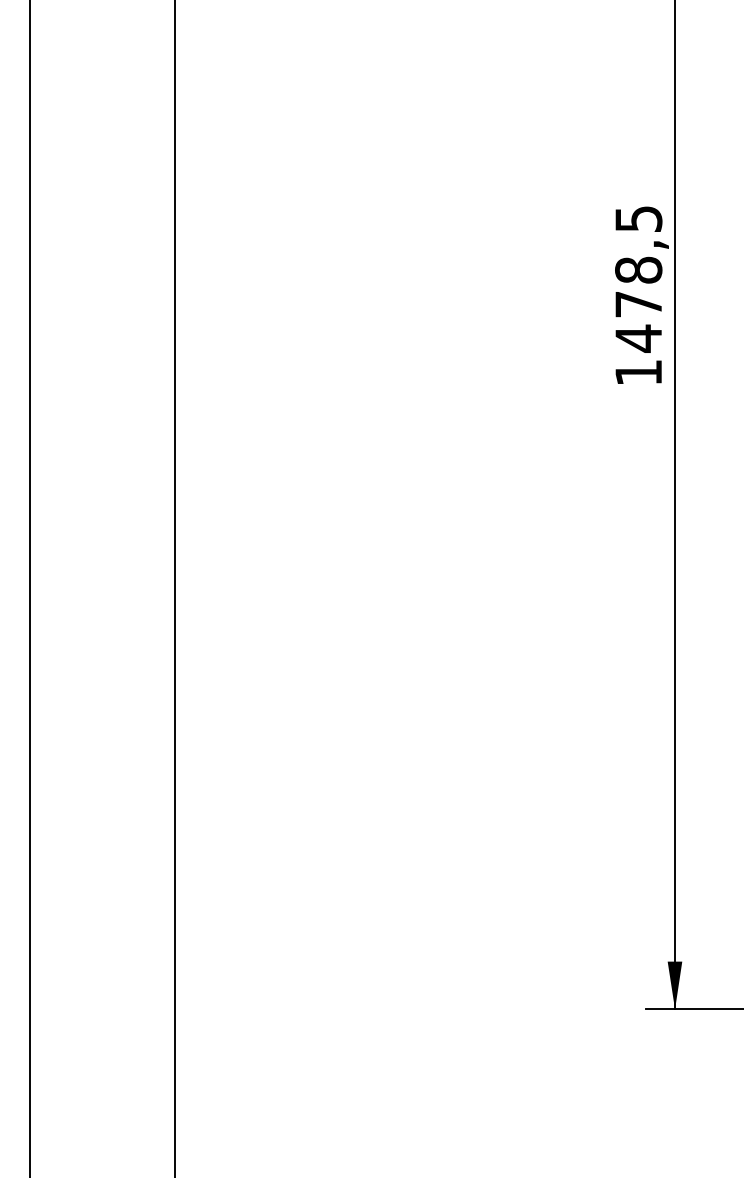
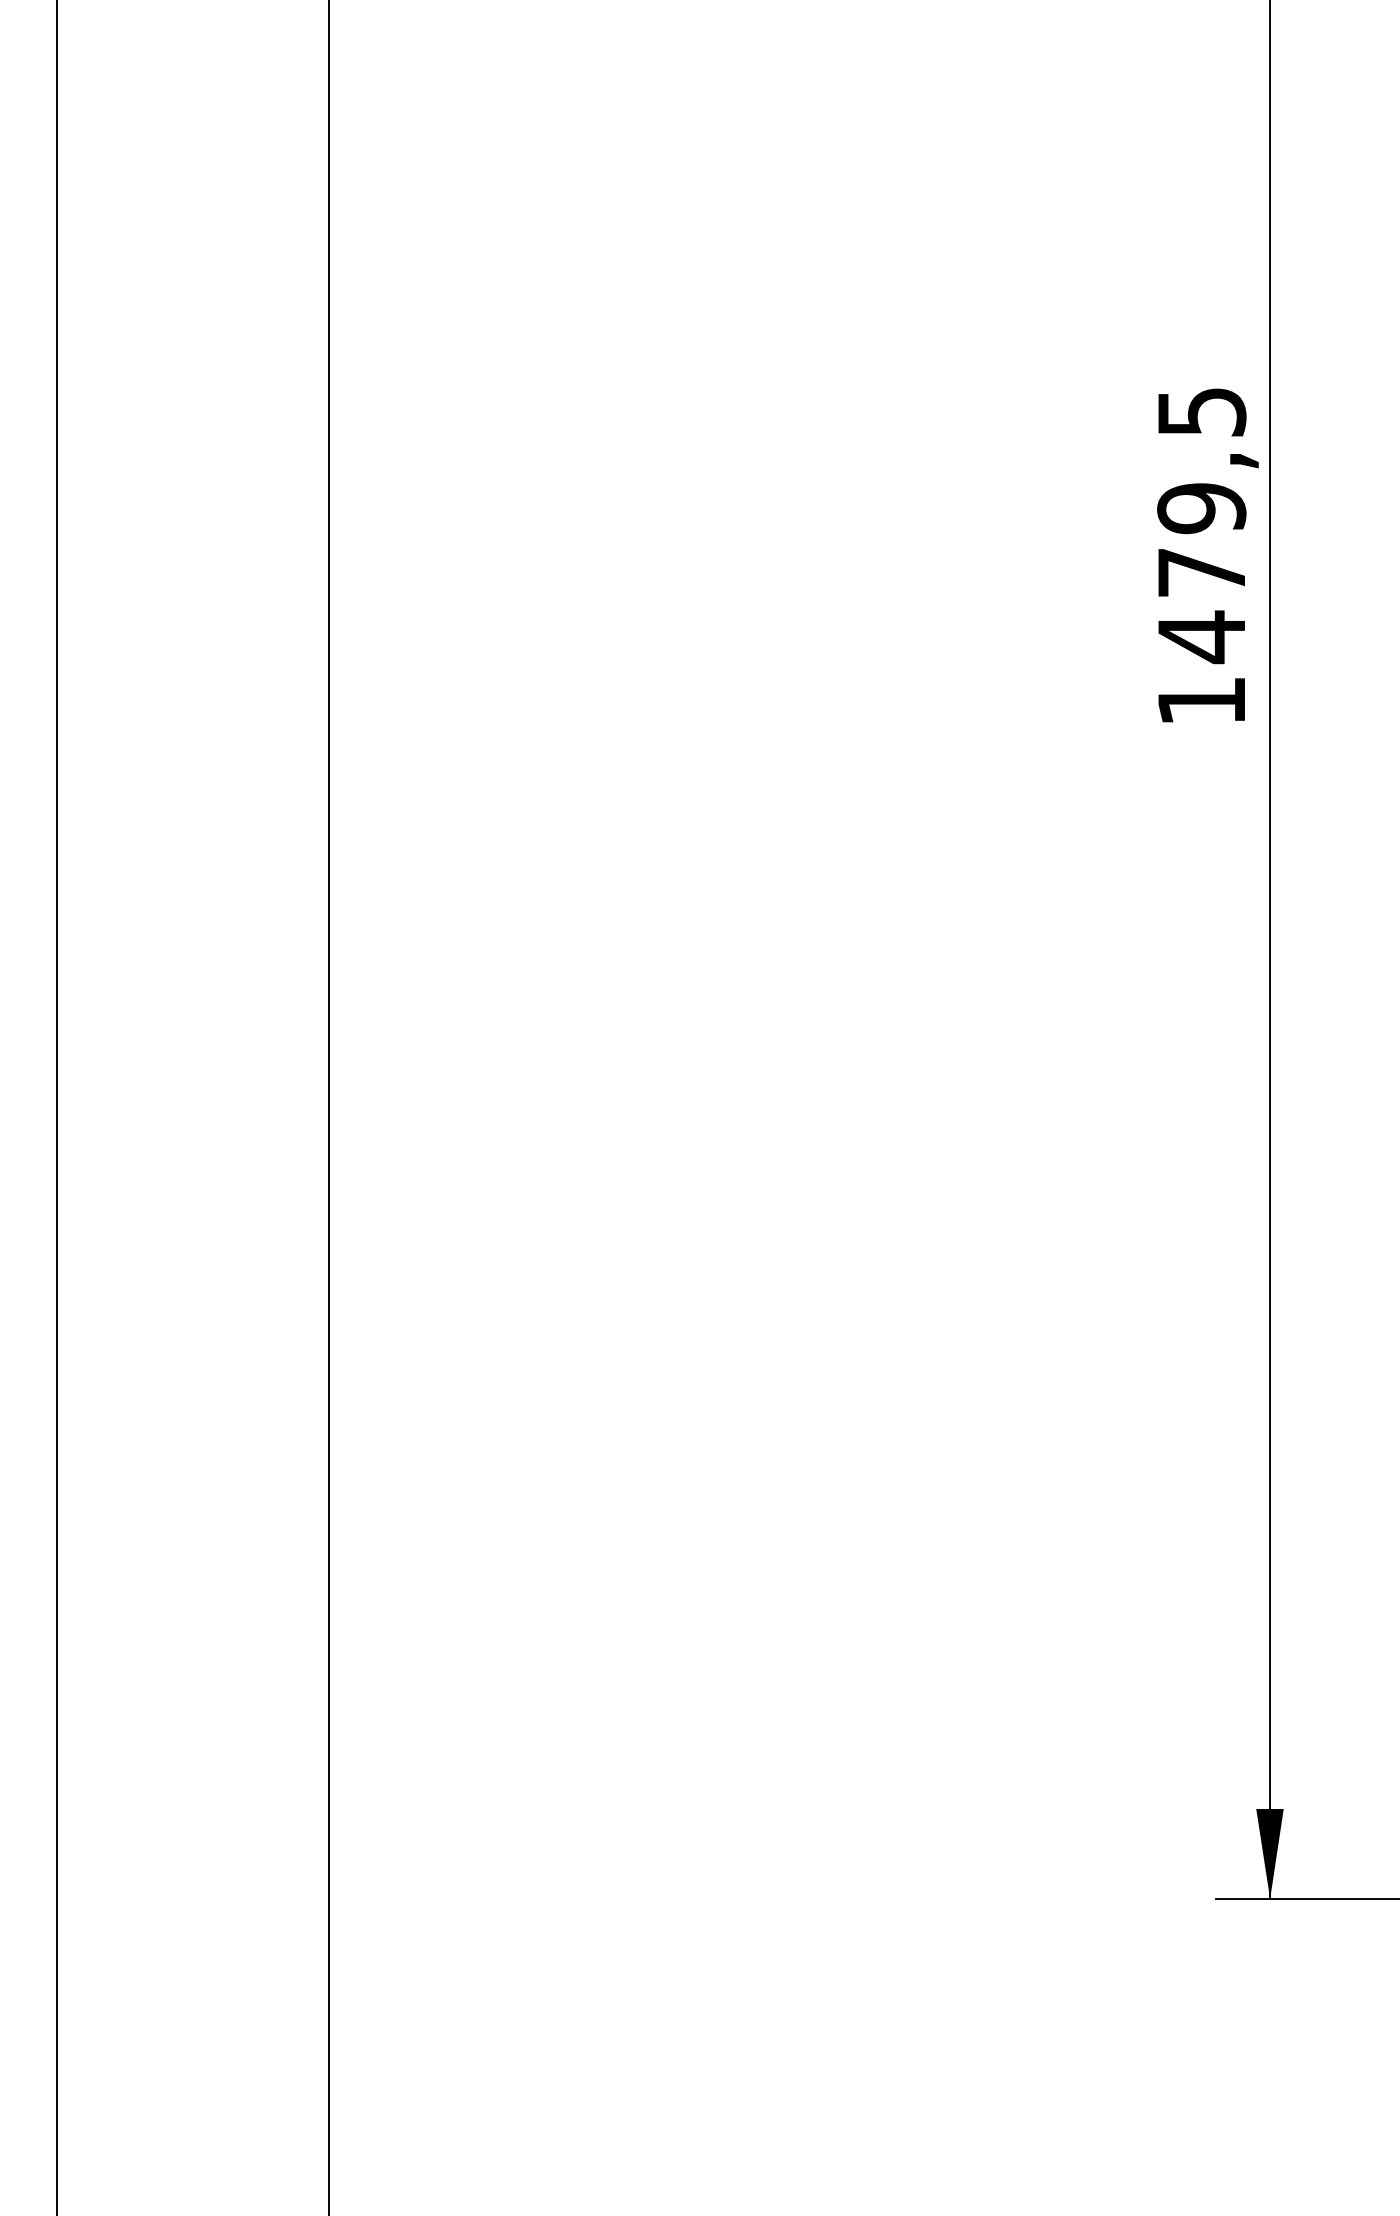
text: (638, 269) -> (1201, 506), 1478,5 -> 1479,5

